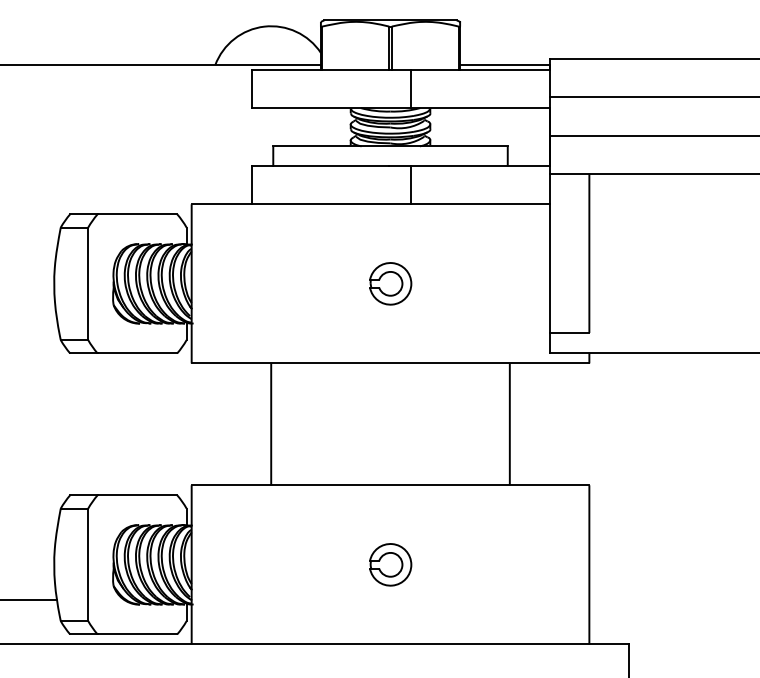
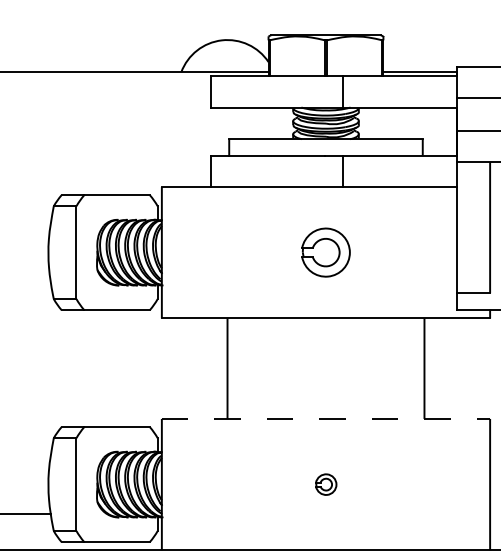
part: (390, 283) -> (325, 252), size x1.4
line: (390, 485) -> (325, 419), solid -> dashed
part: (390, 564) -> (325, 484), size x0.6

